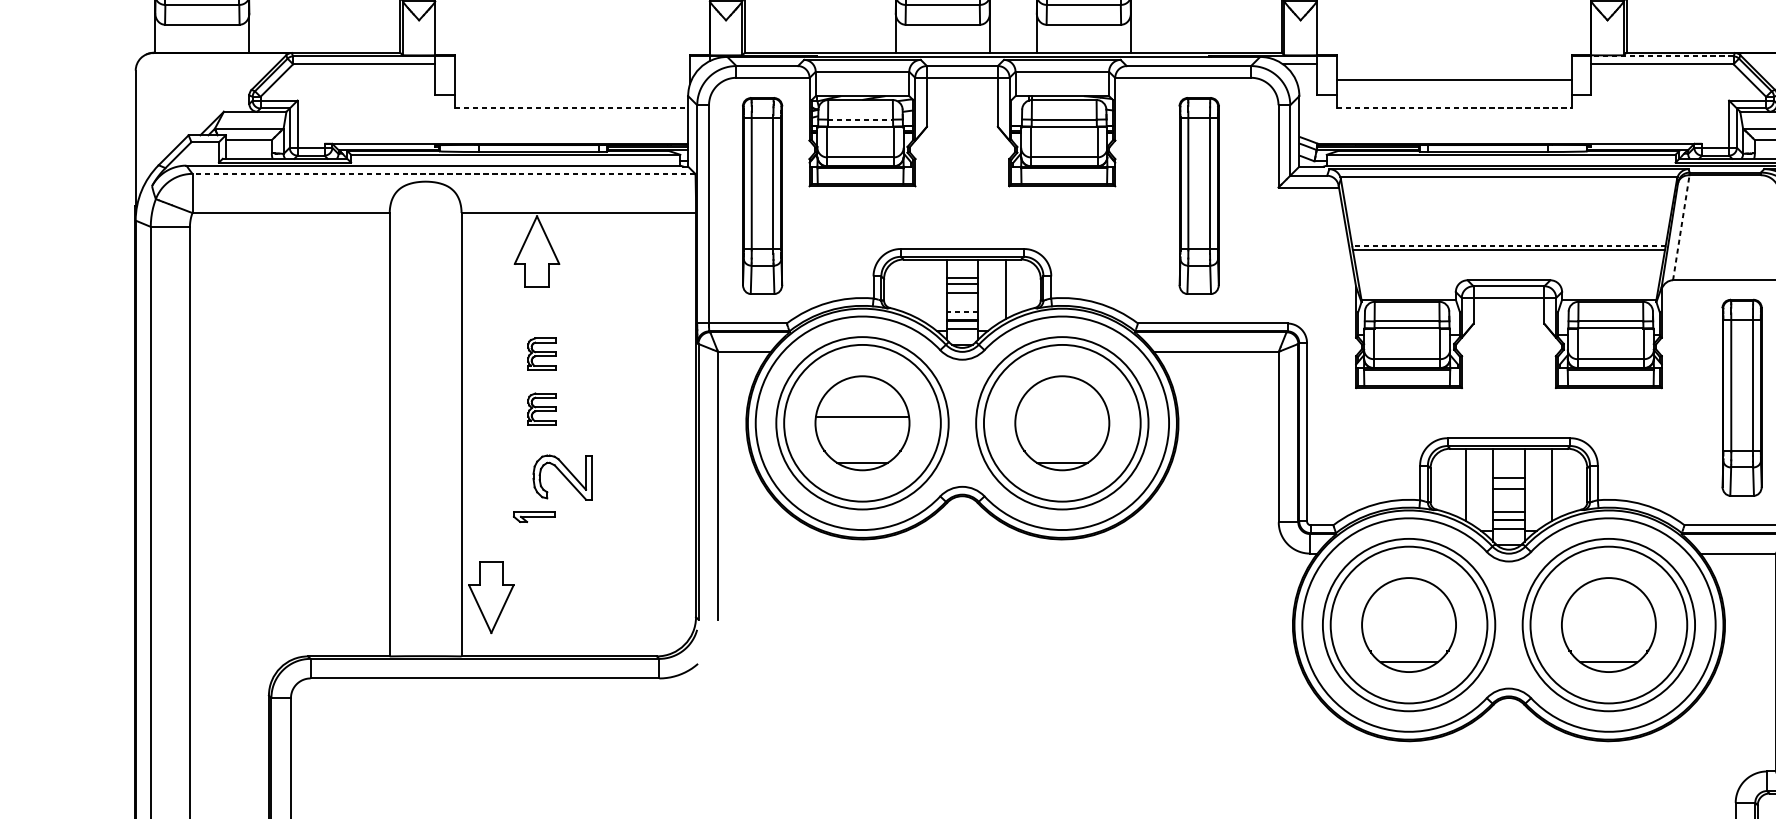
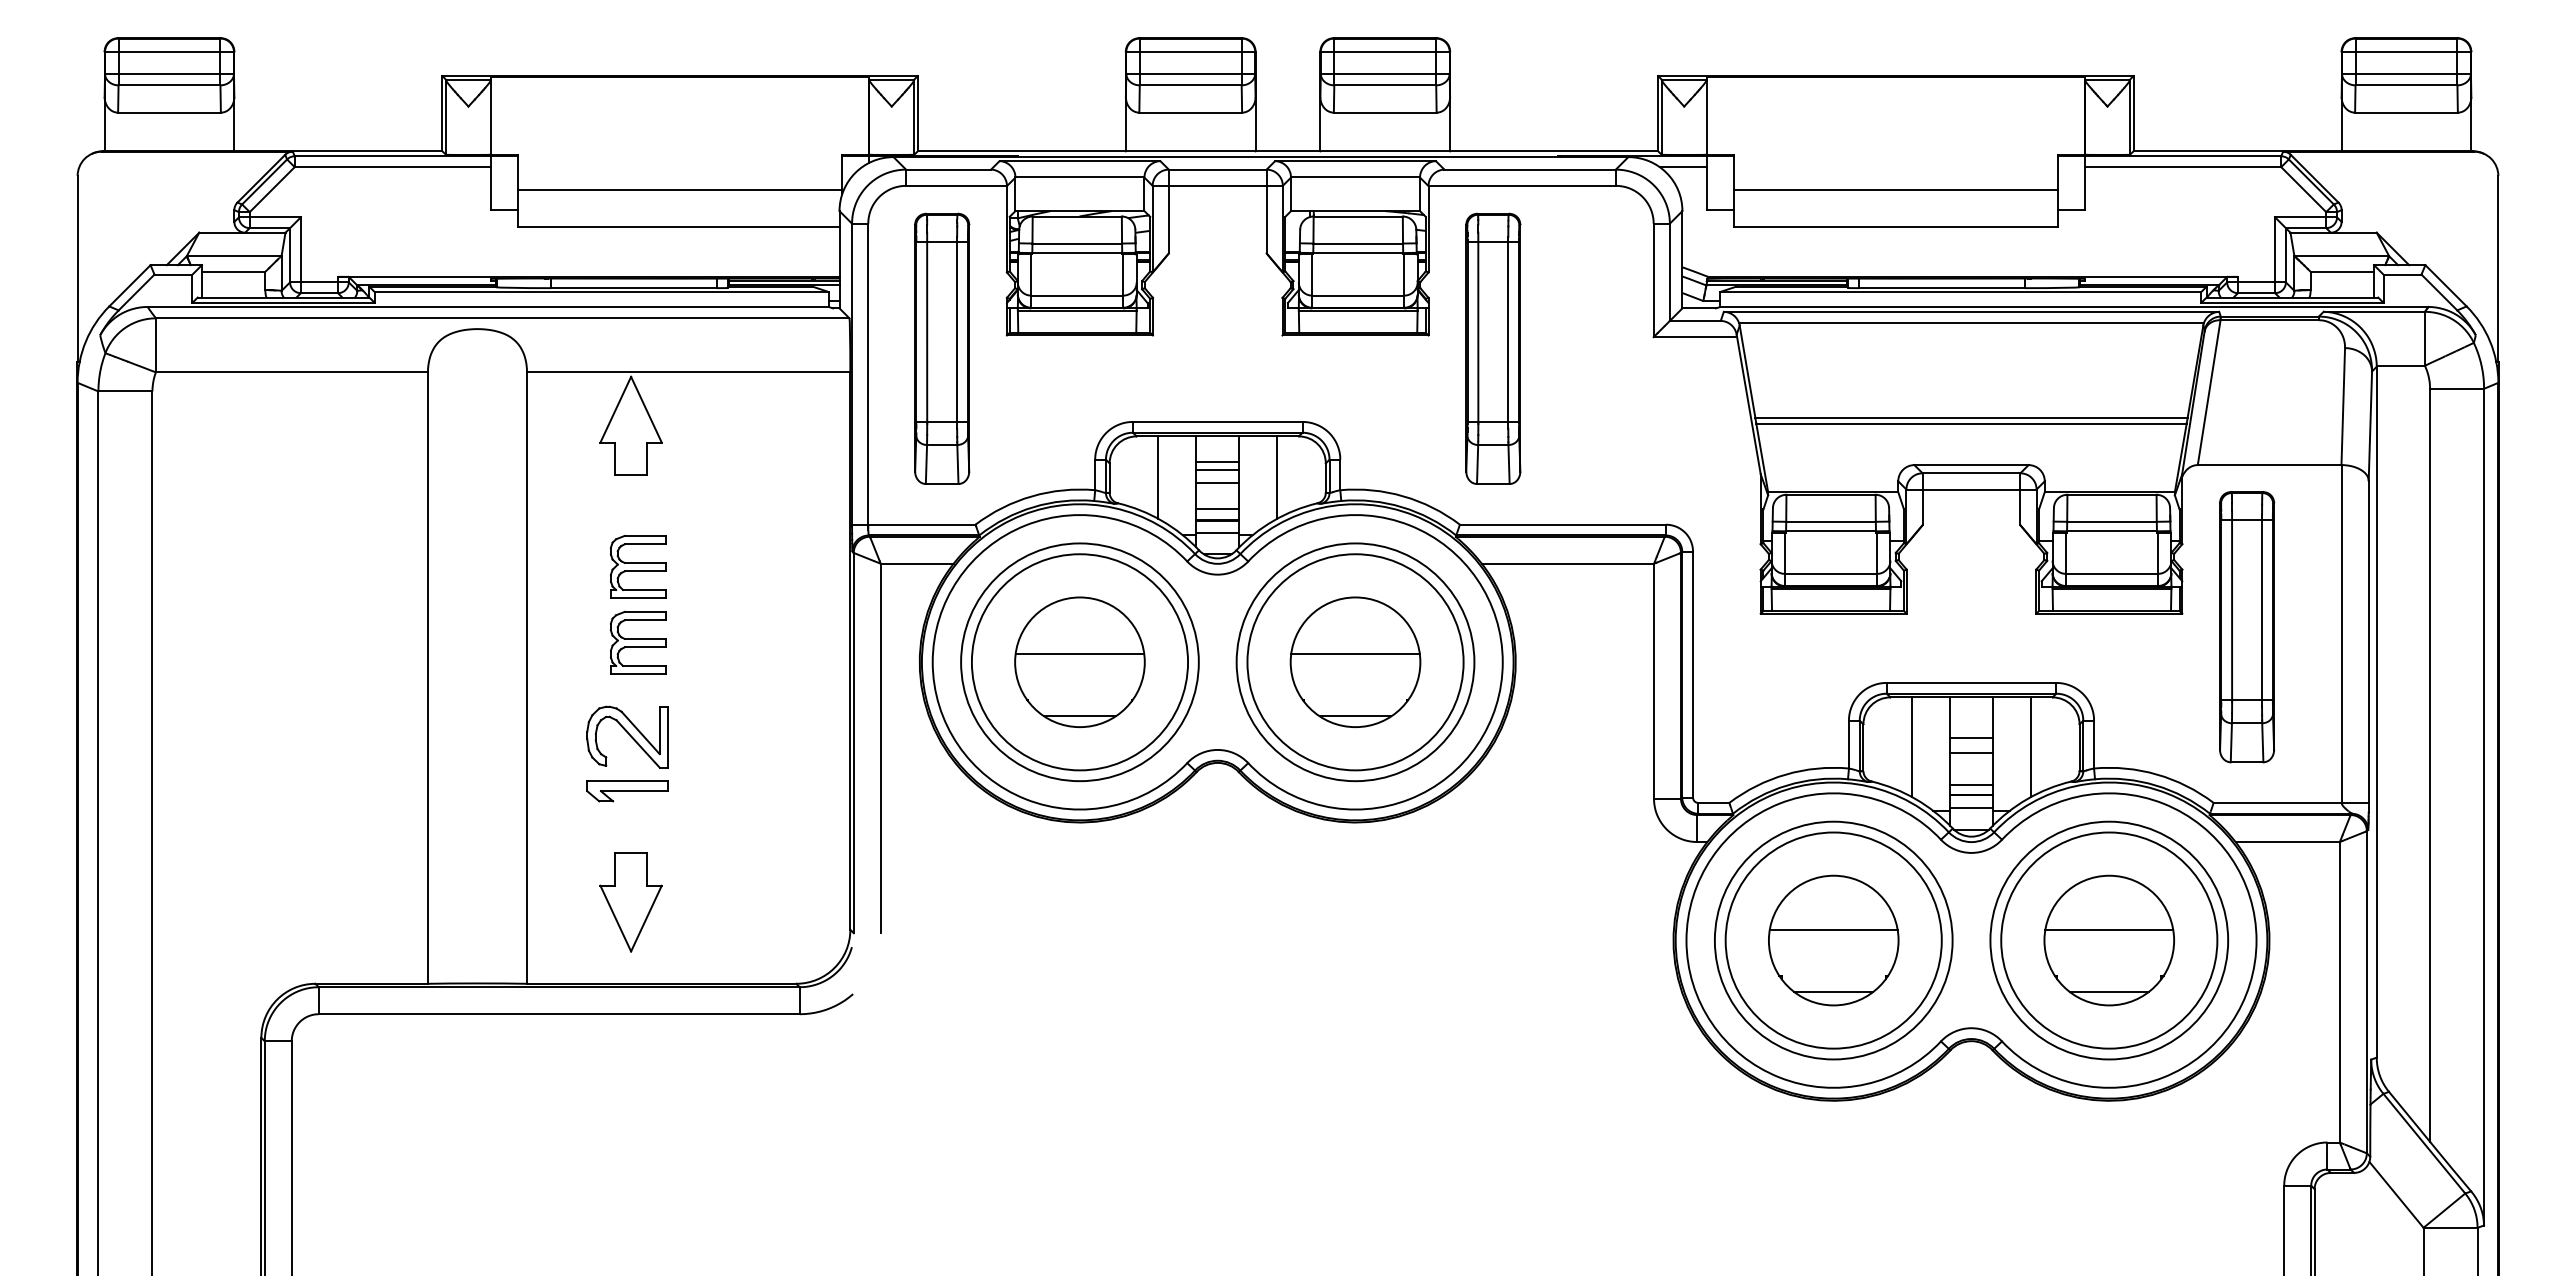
line: (1661, 56) -> (2182, 156), dashed -> solid
line: (572, 80) -> (680, 189), added
line: (571, 108) -> (678, 227), dashed -> solid
line: (1454, 108) -> (1896, 227), dashed -> solid
line: (860, 119) -> (1077, 243), dashed -> solid
line: (443, 173) -> (502, 318), dashed -> solid
part: (1199, 195) -> (1493, 348), moved
line: (1681, 227) -> (2209, 392), dashed -> solid
line: (1508, 246) -> (1971, 418), dashed -> solid
line: (919, 289) -> (1158, 477), added
line: (962, 312) -> (1217, 509), dashed -> solid
part: (541, 353) -> (637, 566), size x1.43
part: (1742, 398) -> (2247, 627), moved
part: (542, 408) -> (638, 642), size x1.43
line: (1062, 417) -> (1355, 654), added
part: (562, 477) -> (627, 736), moved
part: (534, 516) -> (627, 791), size x1.43
part: (490, 597) -> (630, 902), moved
line: (1408, 617) -> (1833, 929), added
line: (1609, 617) -> (2109, 929), added

